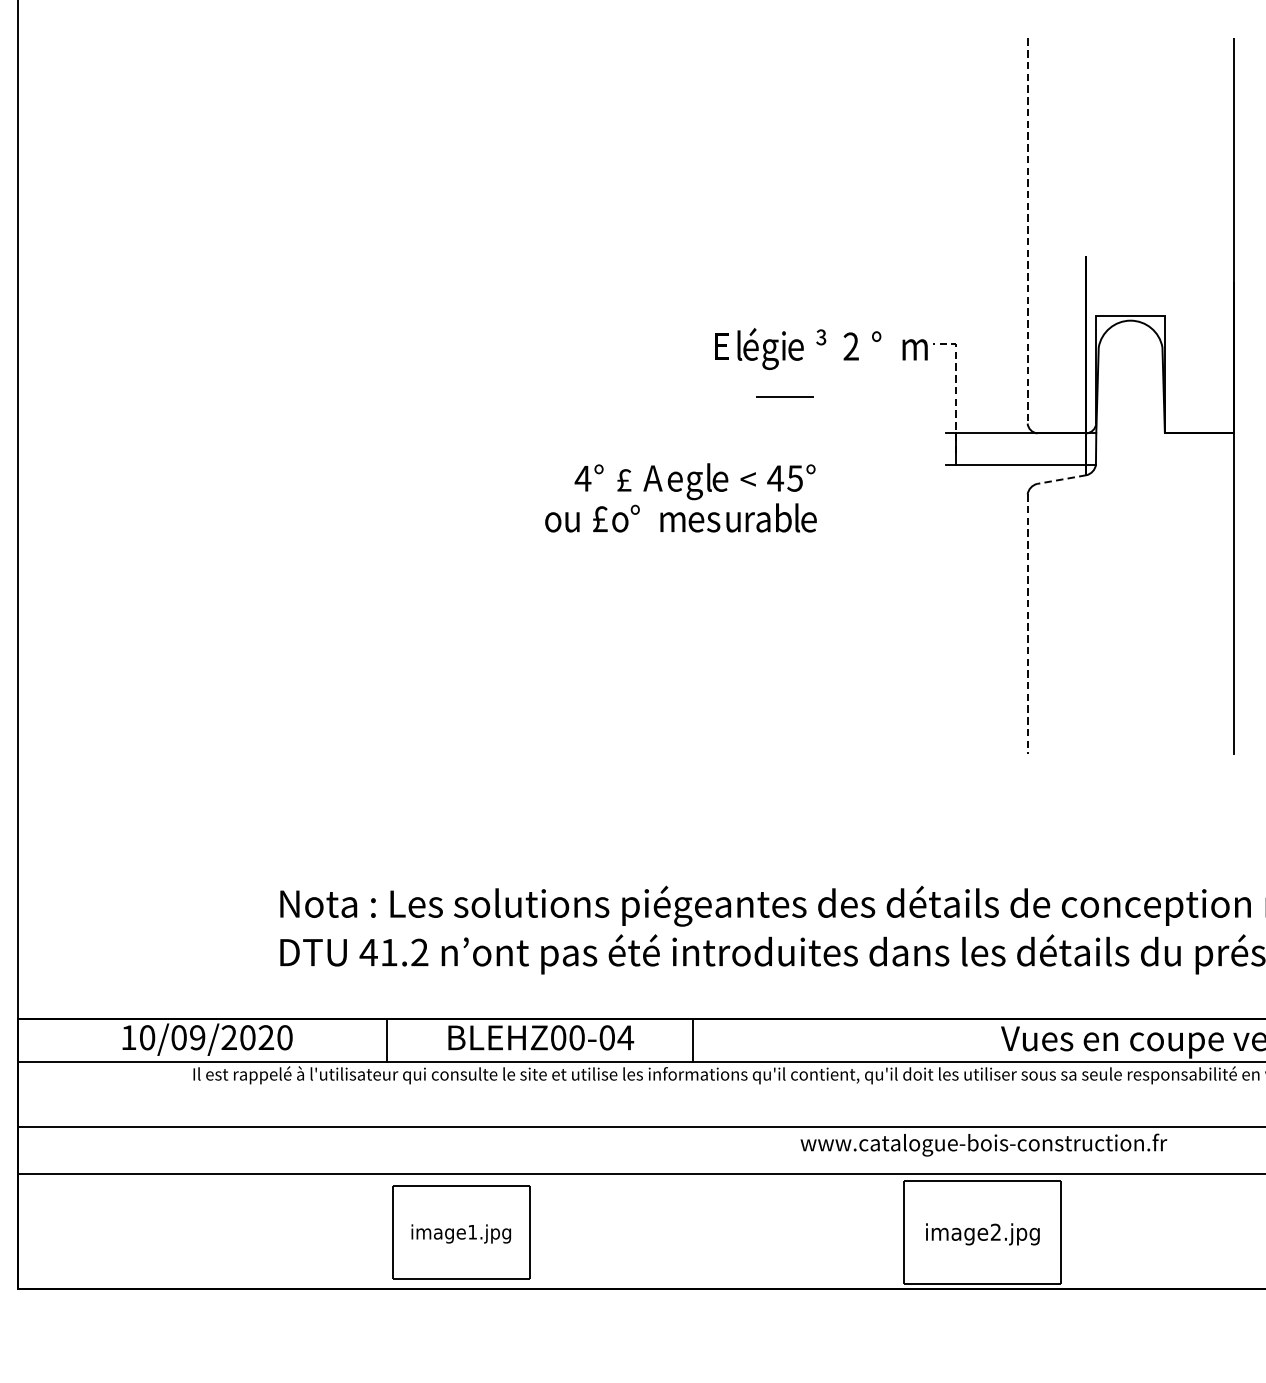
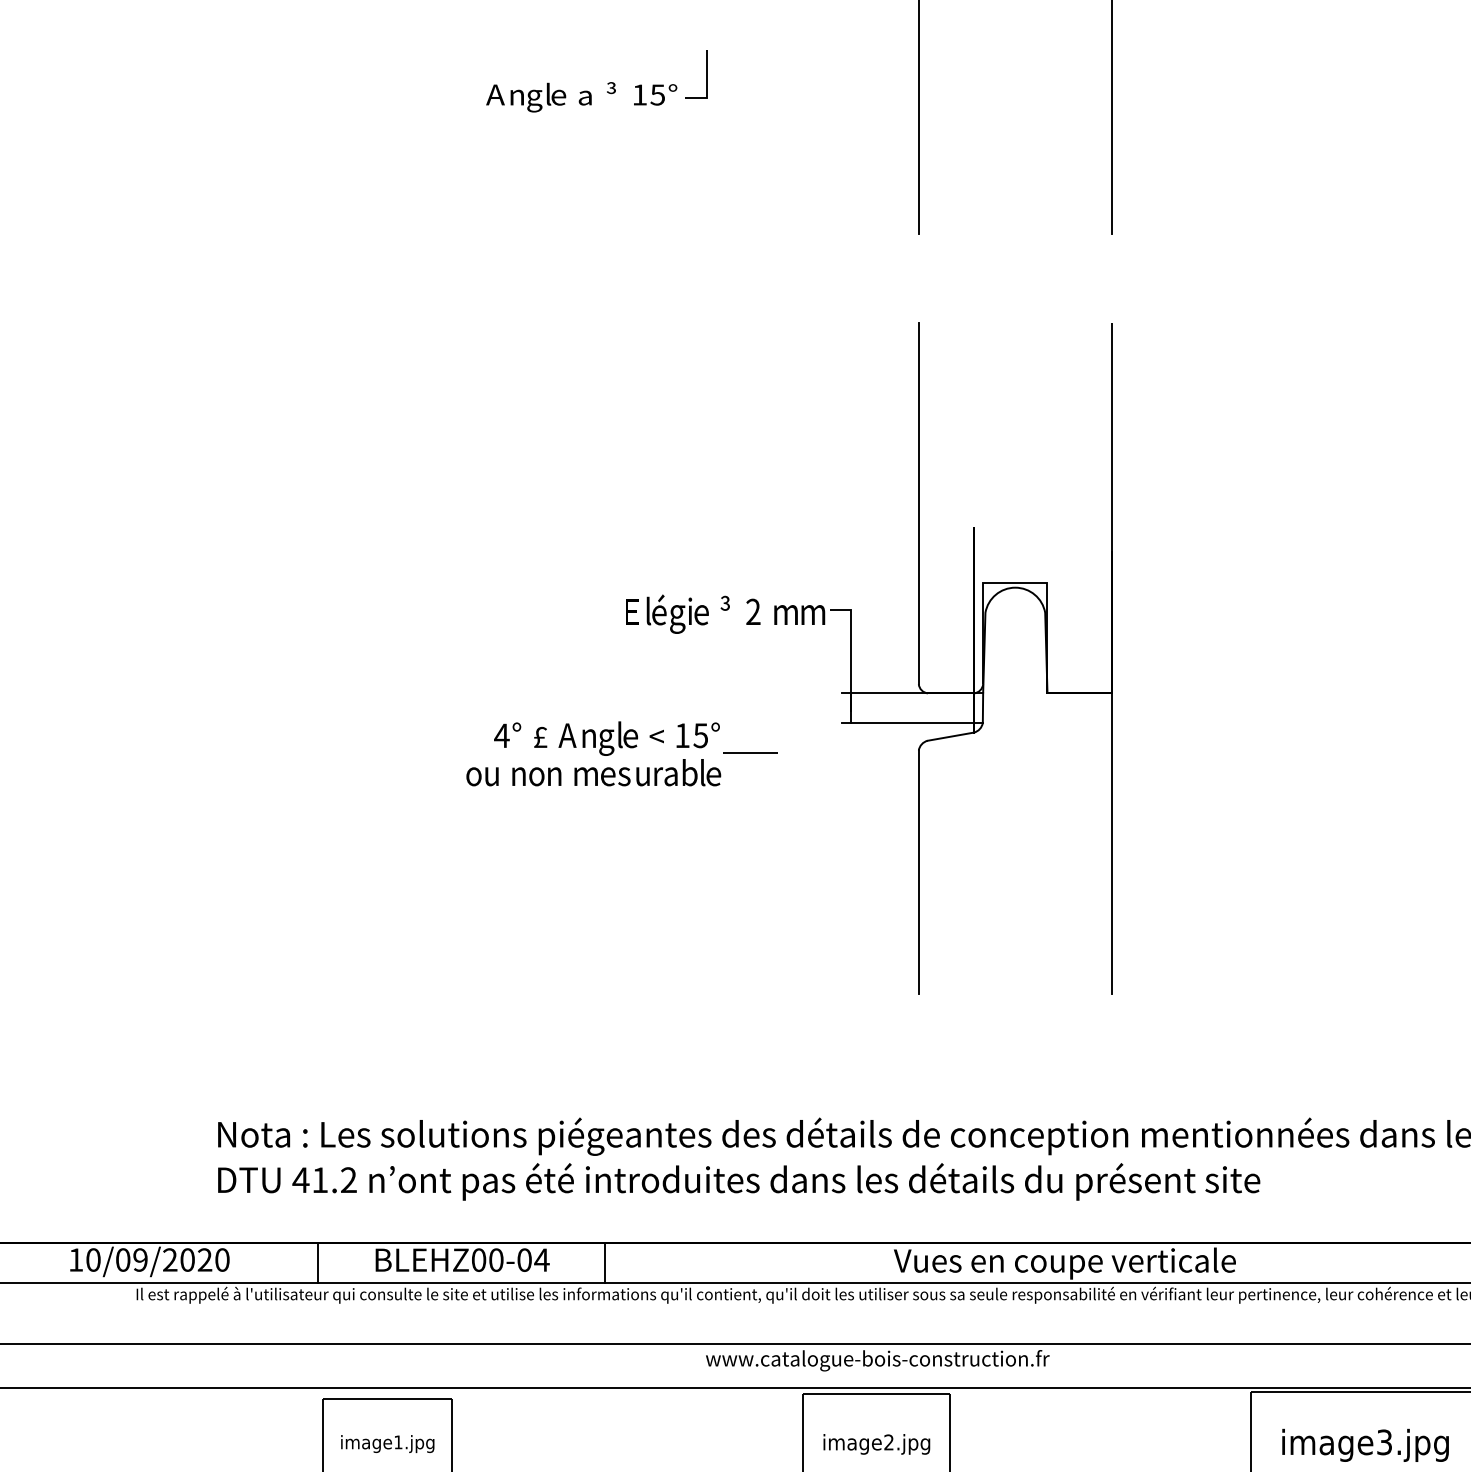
line: (1027, 230) -> (918, 503), dashed -> solid
text: (884, 345) -> (784, 610), ° -> m
line: (955, 385) -> (851, 648), dashed -> solid
line: (785, 396) -> (750, 752), moved
text: (775, 478) -> (682, 735), 4 -> 1
line: (1061, 479) -> (950, 736), dashed -> solid
text: (675, 481) -> (588, 738), e -> n
text: (638, 517) -> (553, 772), ° -> n
text: (600, 518) -> (518, 773), £ -> n
line: (1027, 624) -> (918, 872), dashed -> solid

